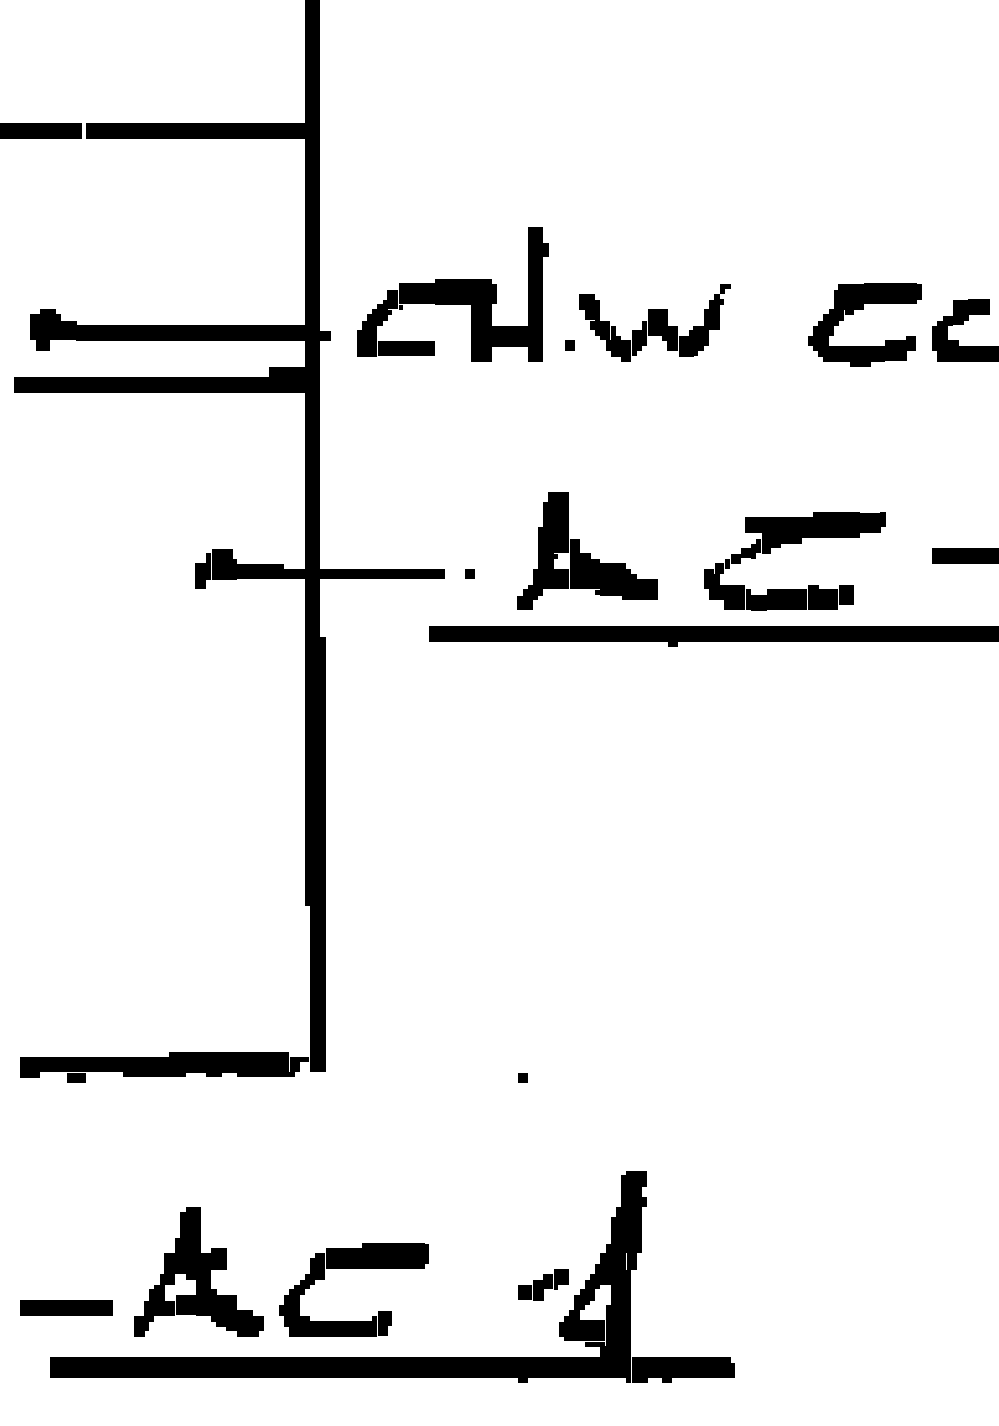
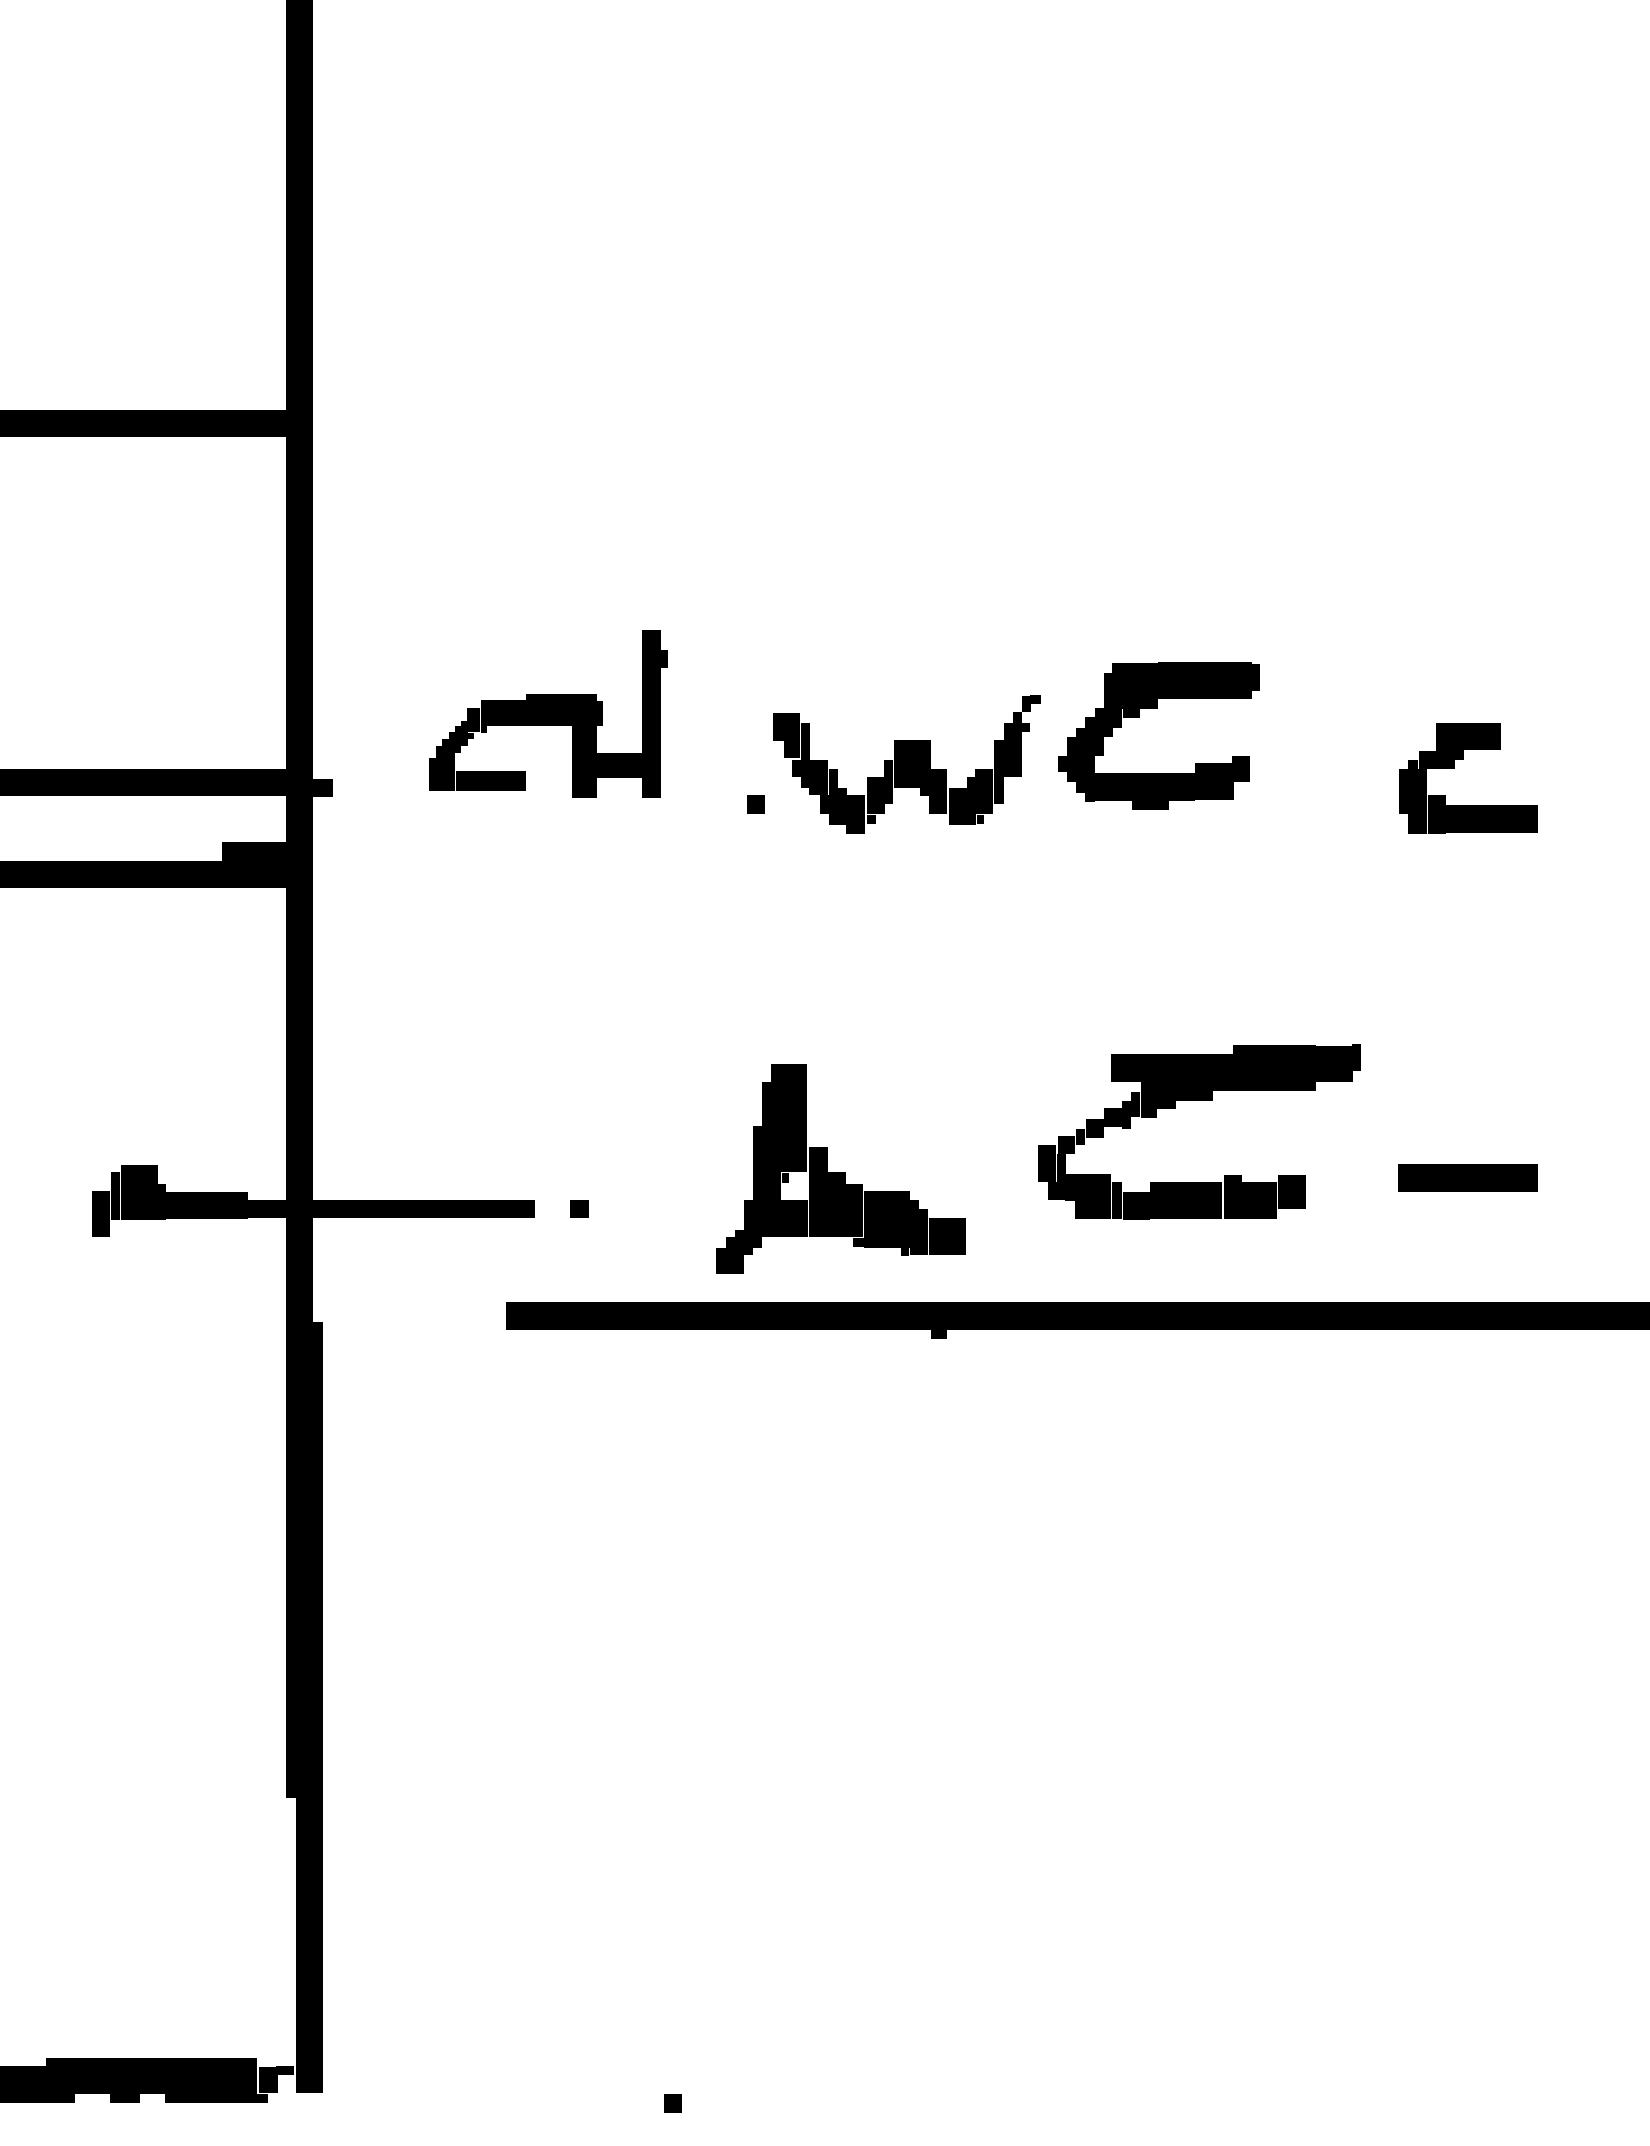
part: (452, 294) -> (548, 713), size x0.7
part: (853, 314) -> (1138, 717), moved
part: (794, 543) -> (1199, 1100), moved
part: (587, 550) -> (840, 1167), moved

